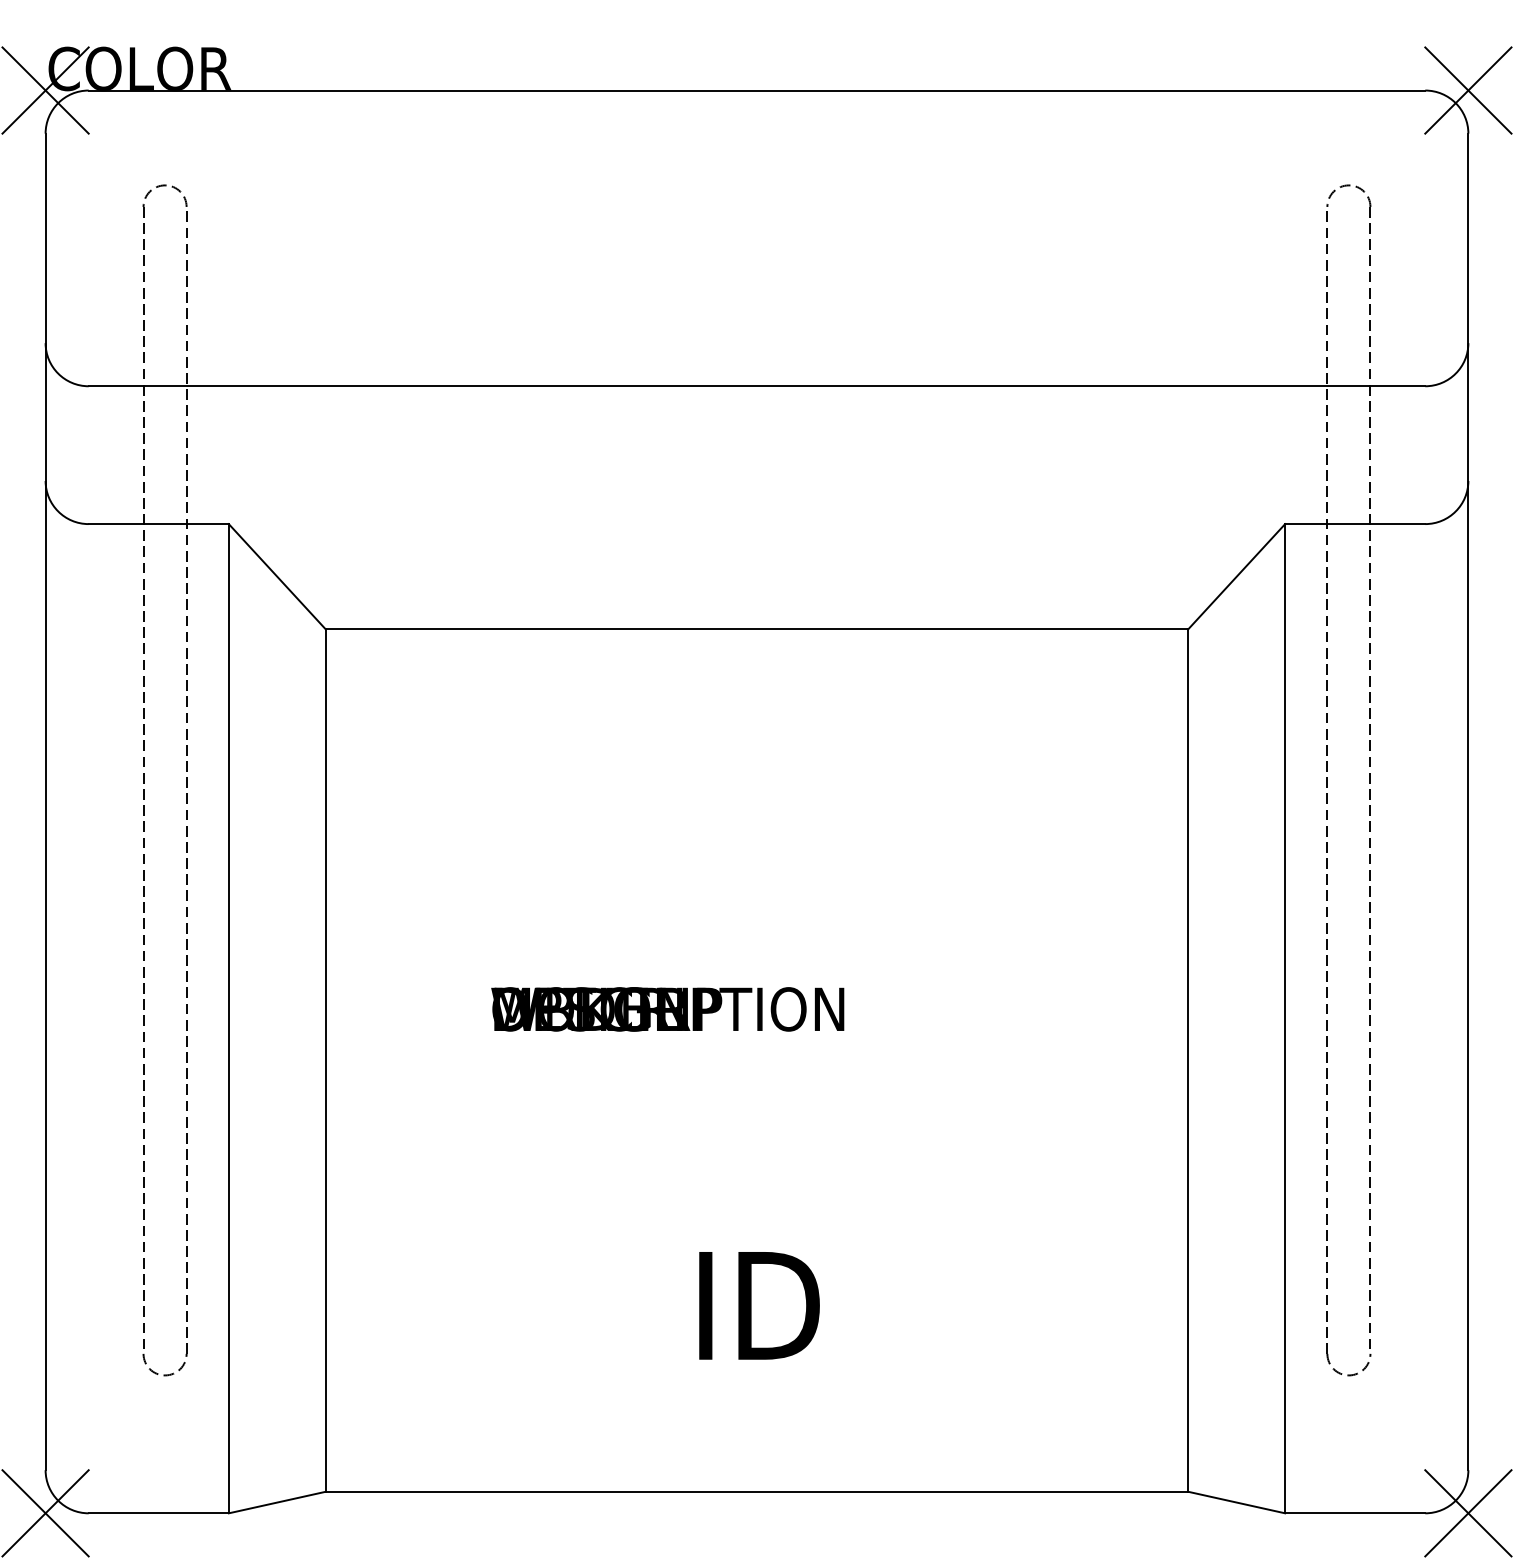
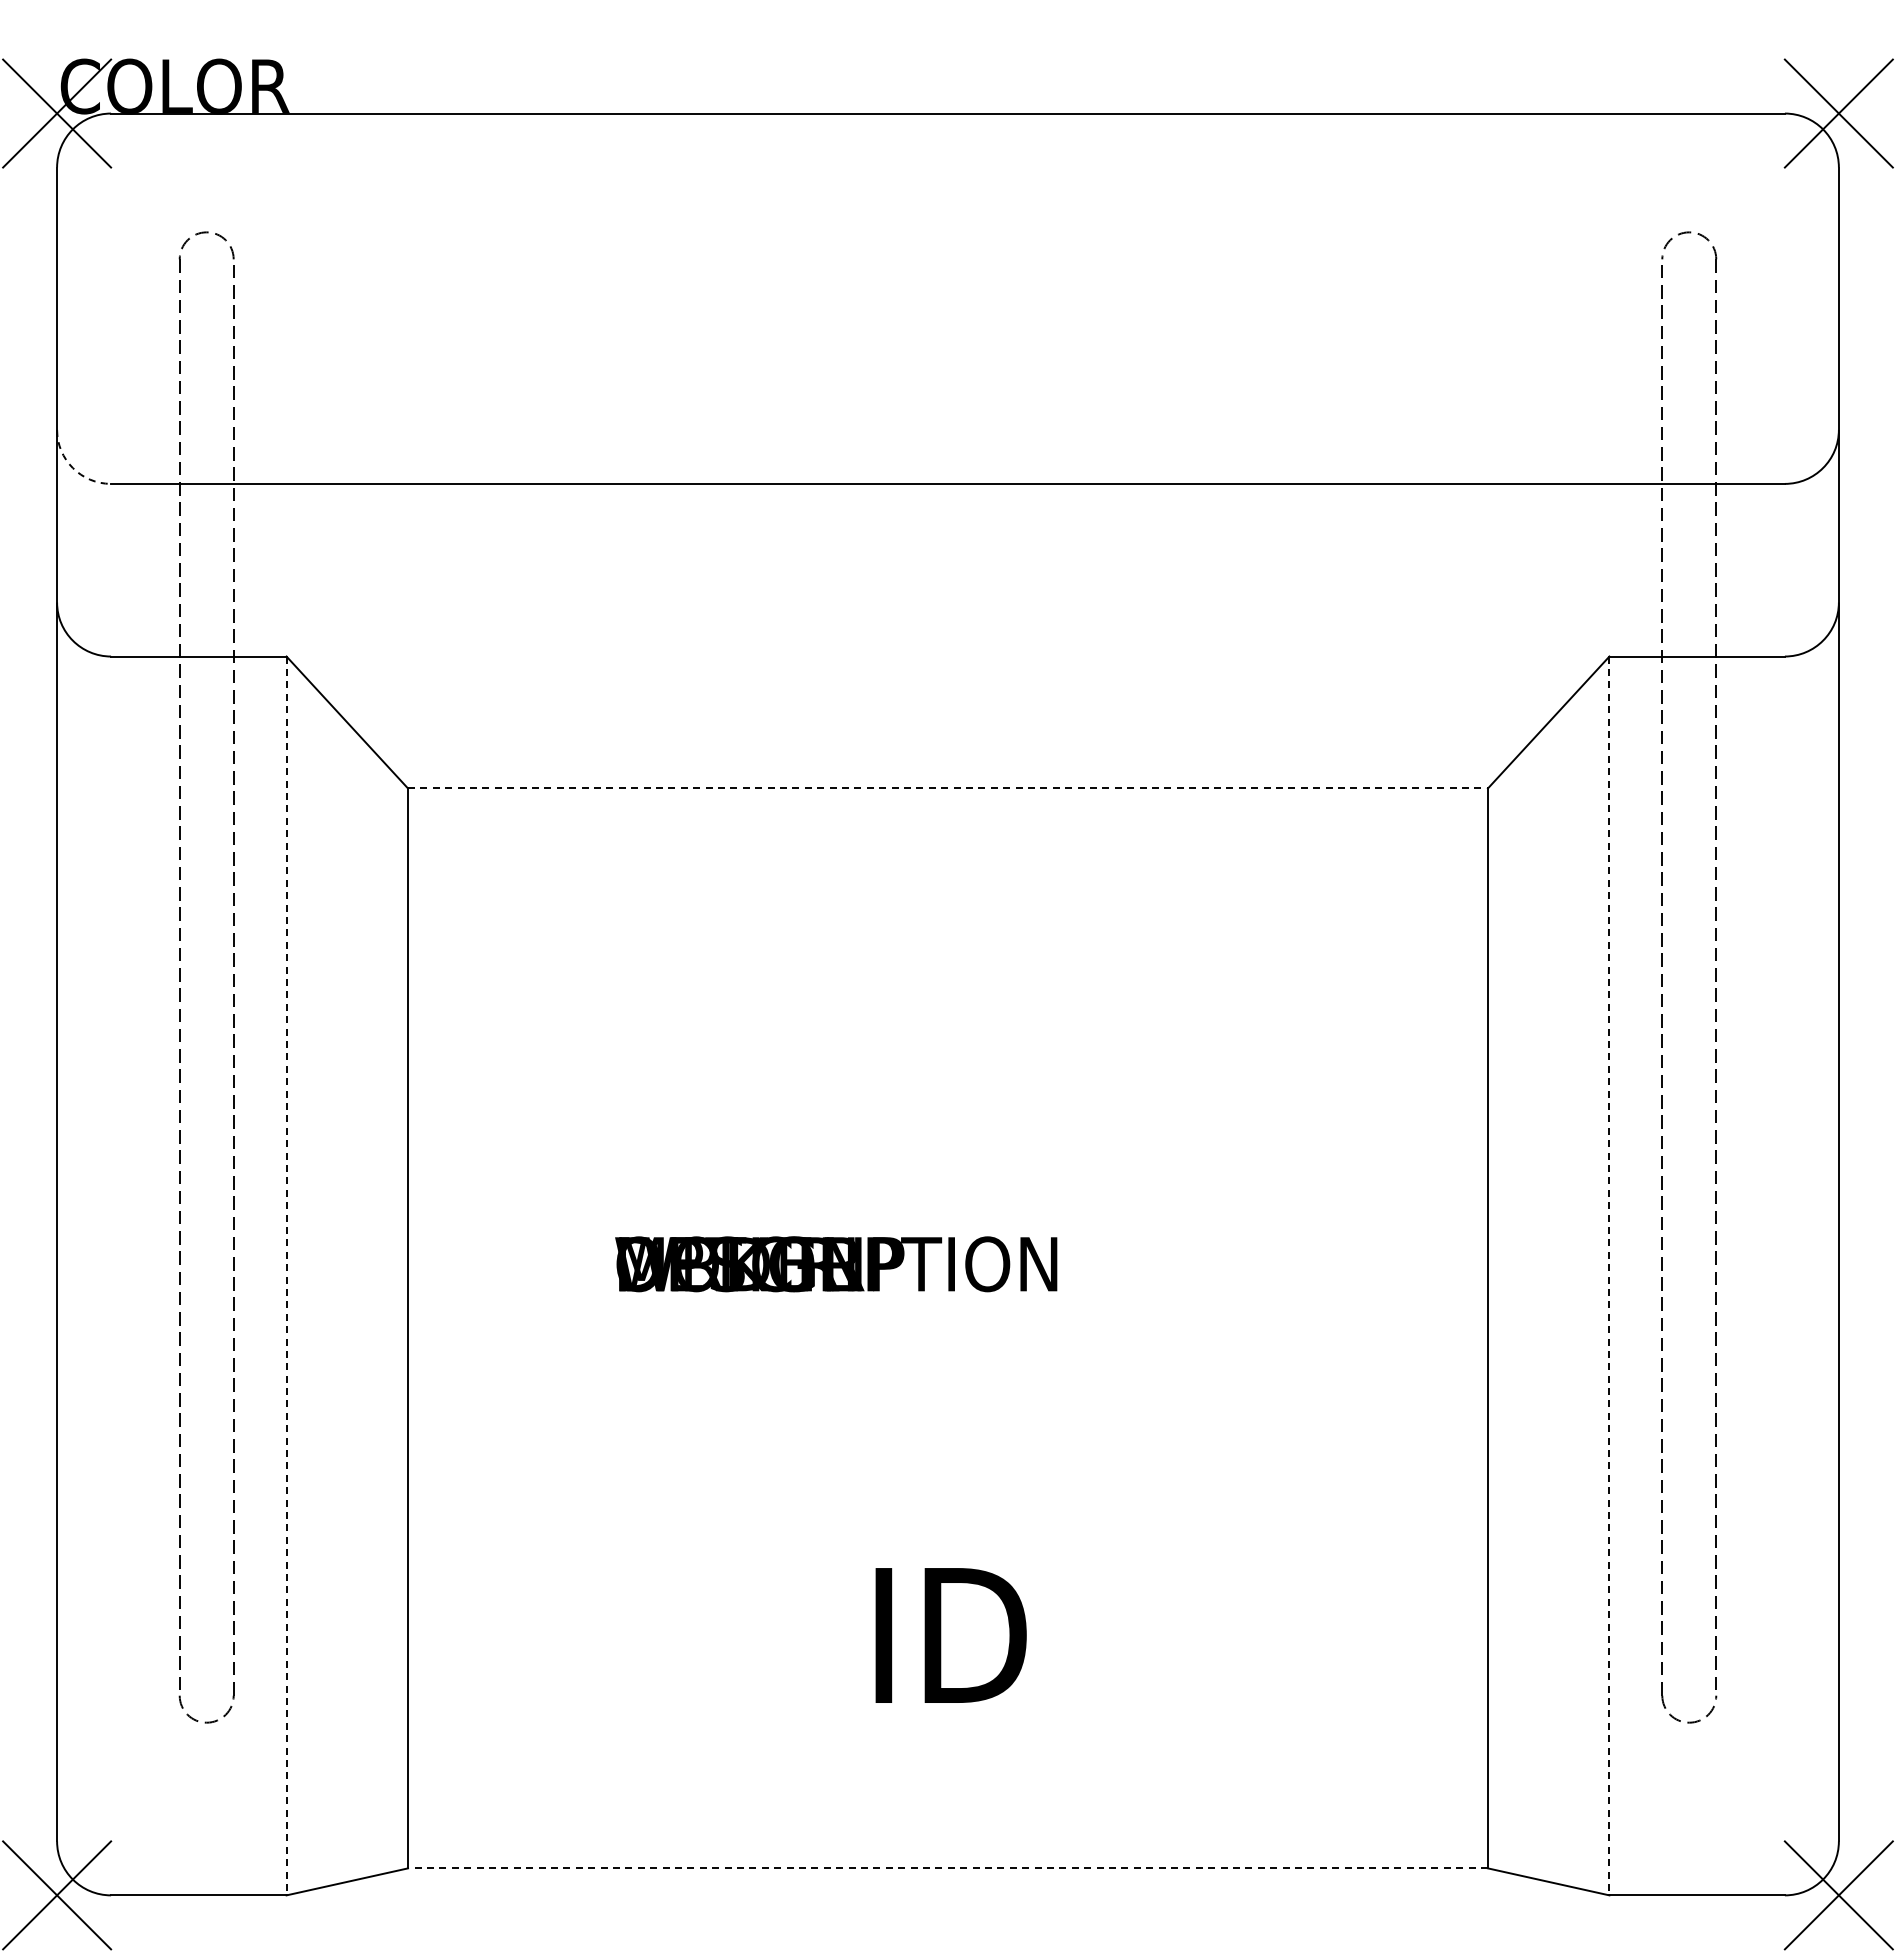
arc: (57, 373) -> (72, 468), solid -> dashed
line: (756, 629) -> (947, 788), solid -> dashed
line: (228, 1019) -> (286, 1276), solid -> dashed
line: (1285, 1019) -> (1609, 1276), solid -> dashed
line: (756, 1491) -> (947, 1868), solid -> dashed

